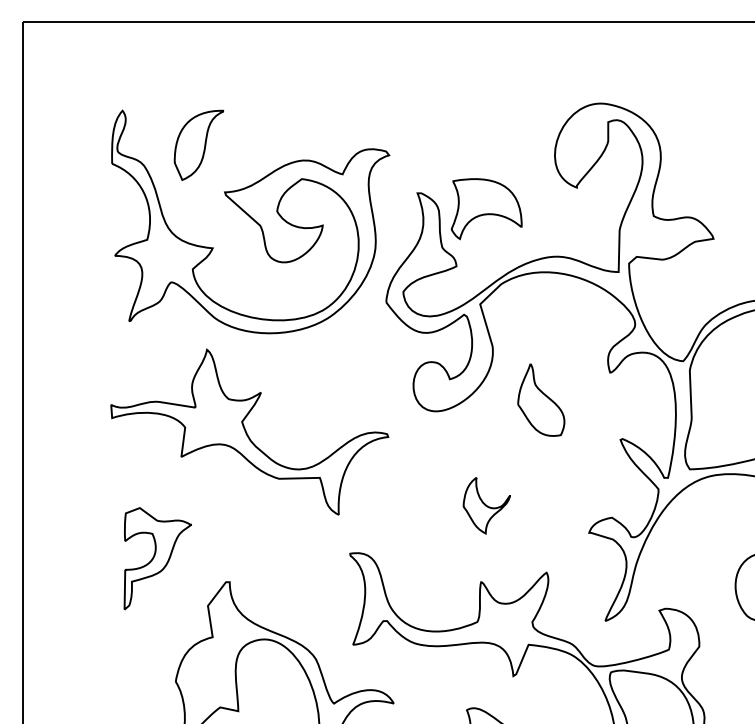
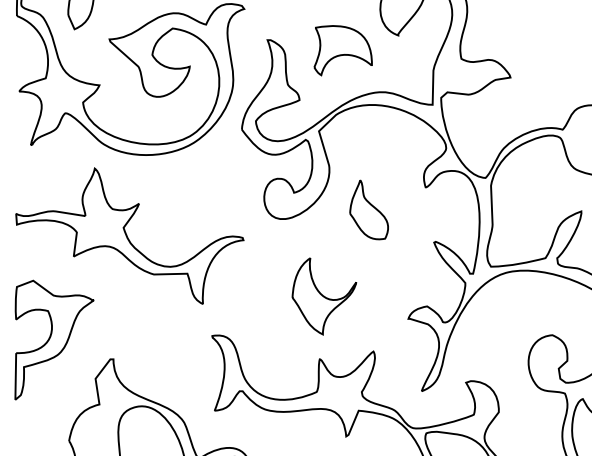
part: (486, 209) -> (343, 51), moved
part: (486, 505) -> (324, 296), size x1.67
part: (157, 558) -> (54, 339), size x1.43

